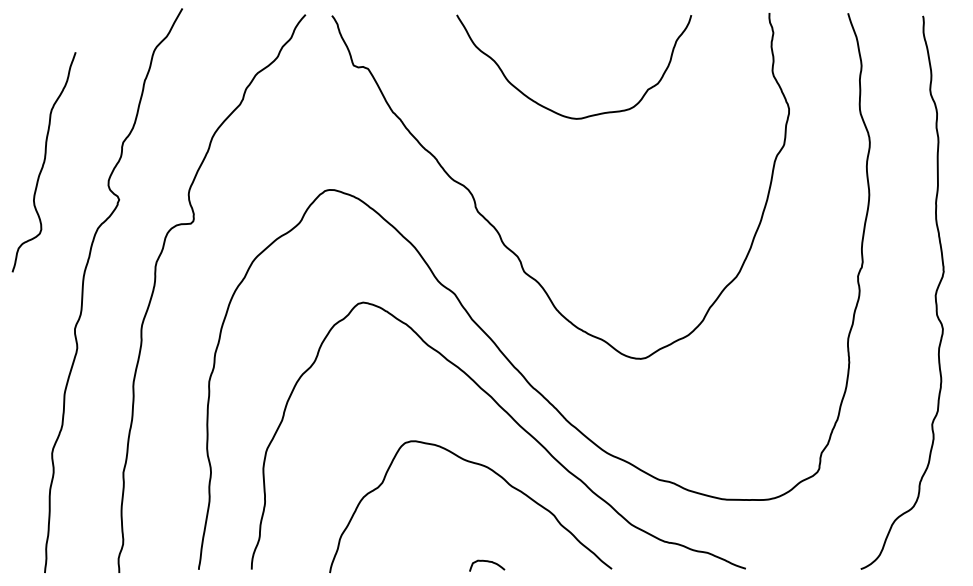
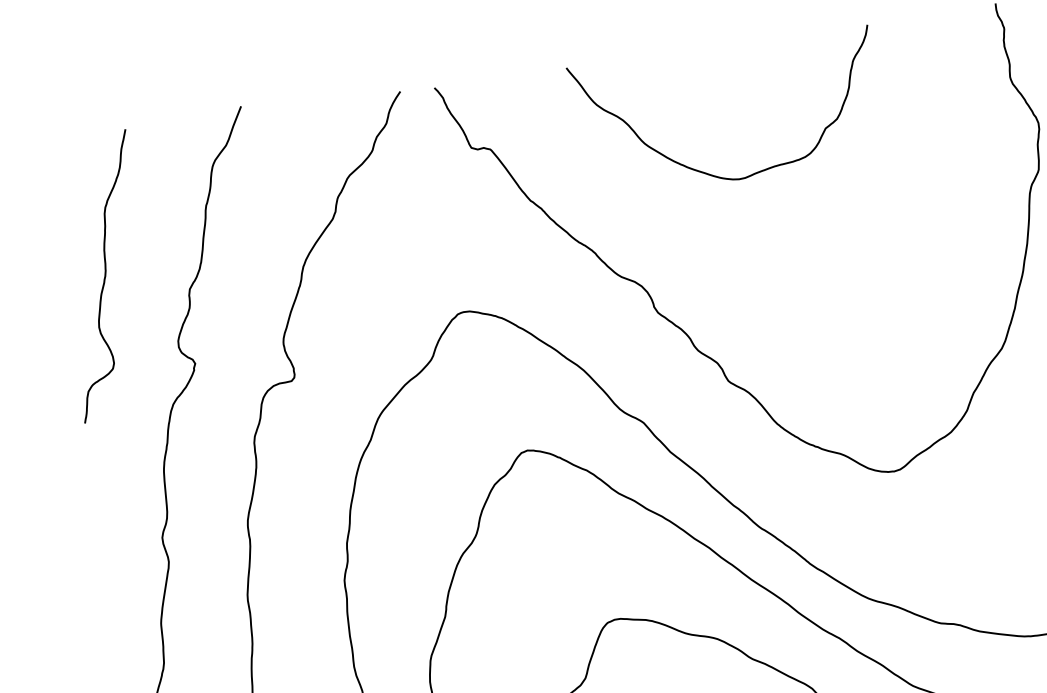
curve: (553, 110) -> (708, 172), moved
curve: (43, 162) -> (104, 276), moved

